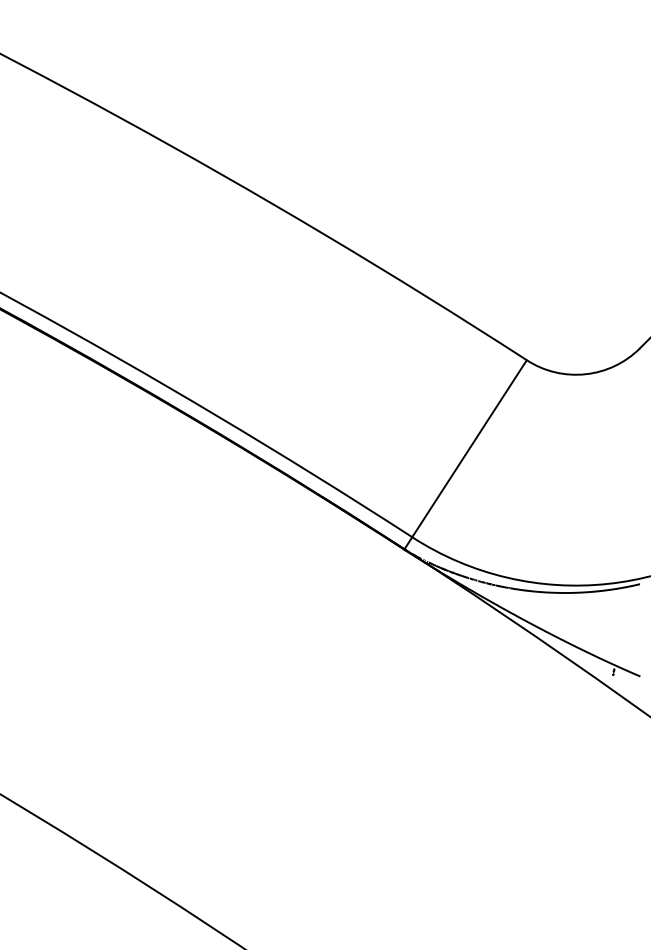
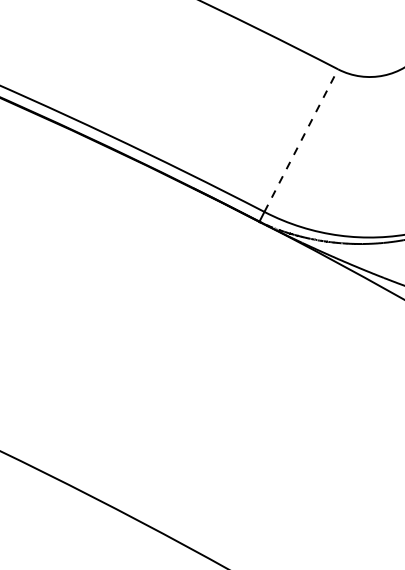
line: (469, 448) -> (301, 140), solid -> dashed

